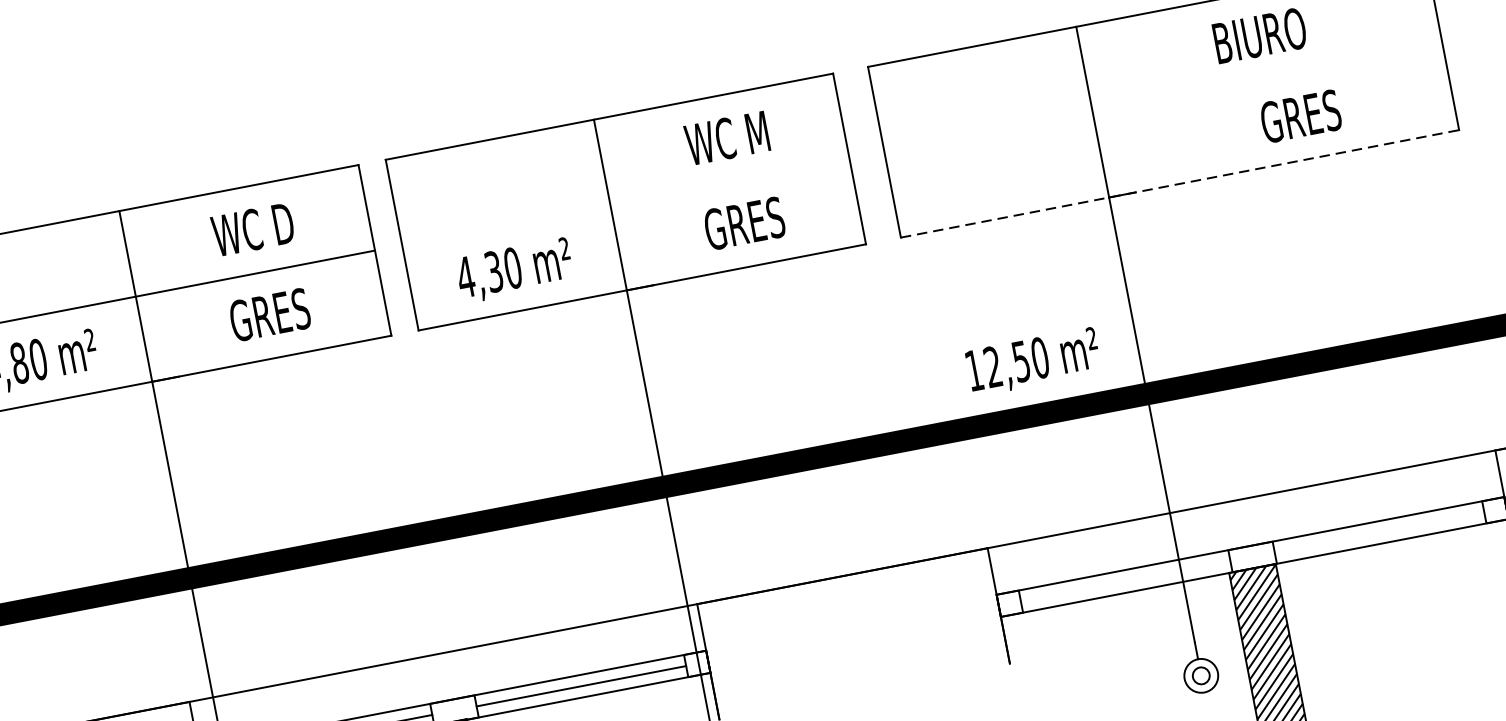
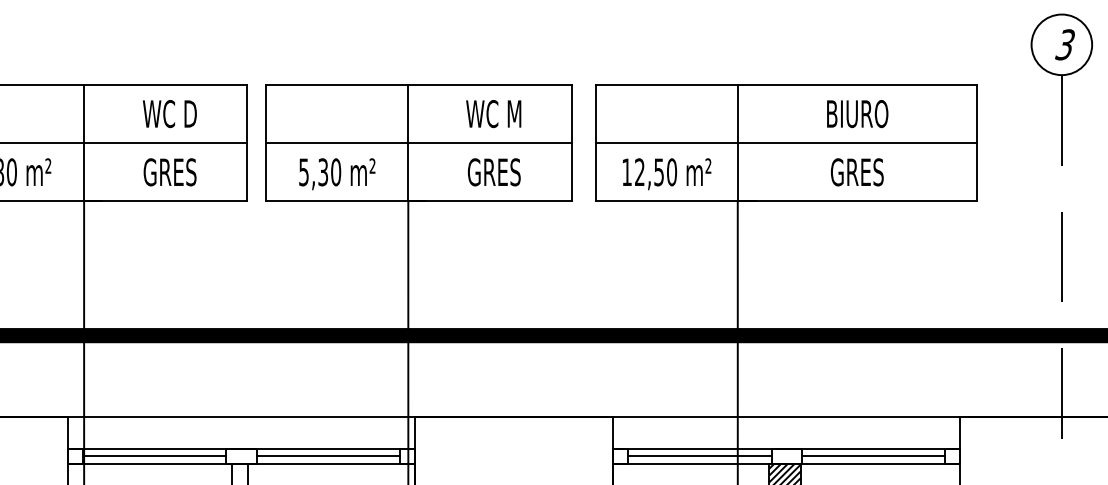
line: (1162, 99) -> (785, 143), added
text: (1299, 116) -> (856, 172), moved
line: (1180, 183) -> (786, 201), dashed -> solid
line: (625, 202) -> (418, 143), added
text: (465, 277) -> (303, 172), 4,30 -> 5,30
text: (1034, 362) -> (667, 174), moved
line: (1378, 532) -> (872, 456), added
line: (1125, 581) -> (699, 456), added

